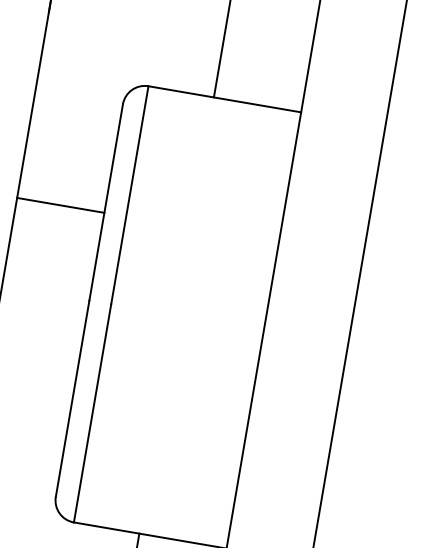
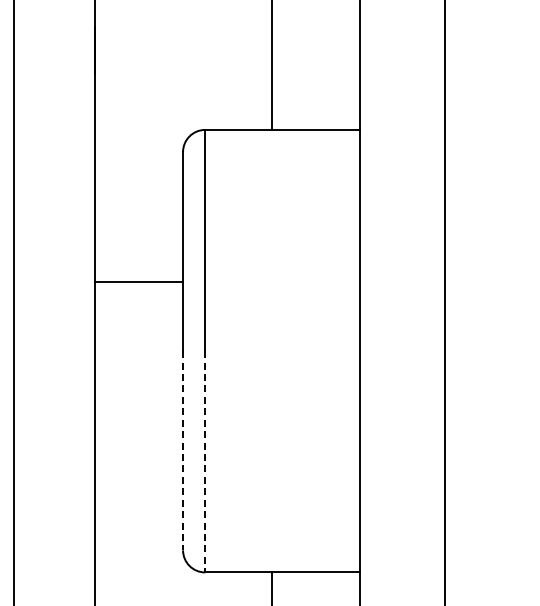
line: (60, 205) -> (138, 282), moved
line: (73, 398) -> (183, 450), solid -> dashed
line: (92, 413) -> (205, 461), solid -> dashed

